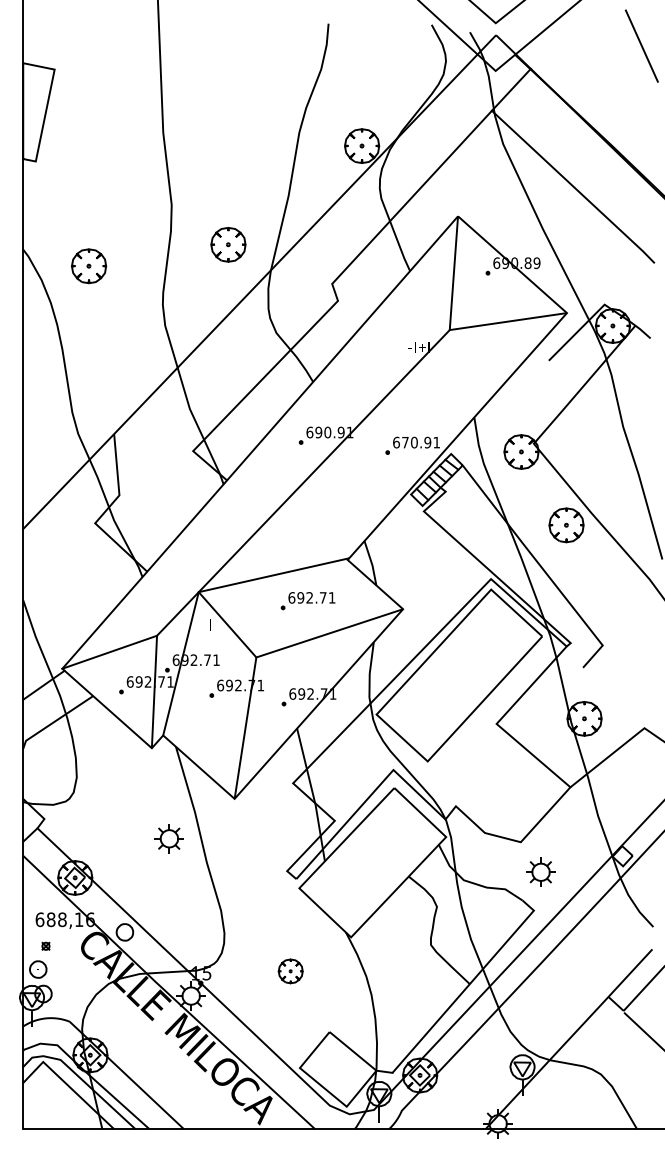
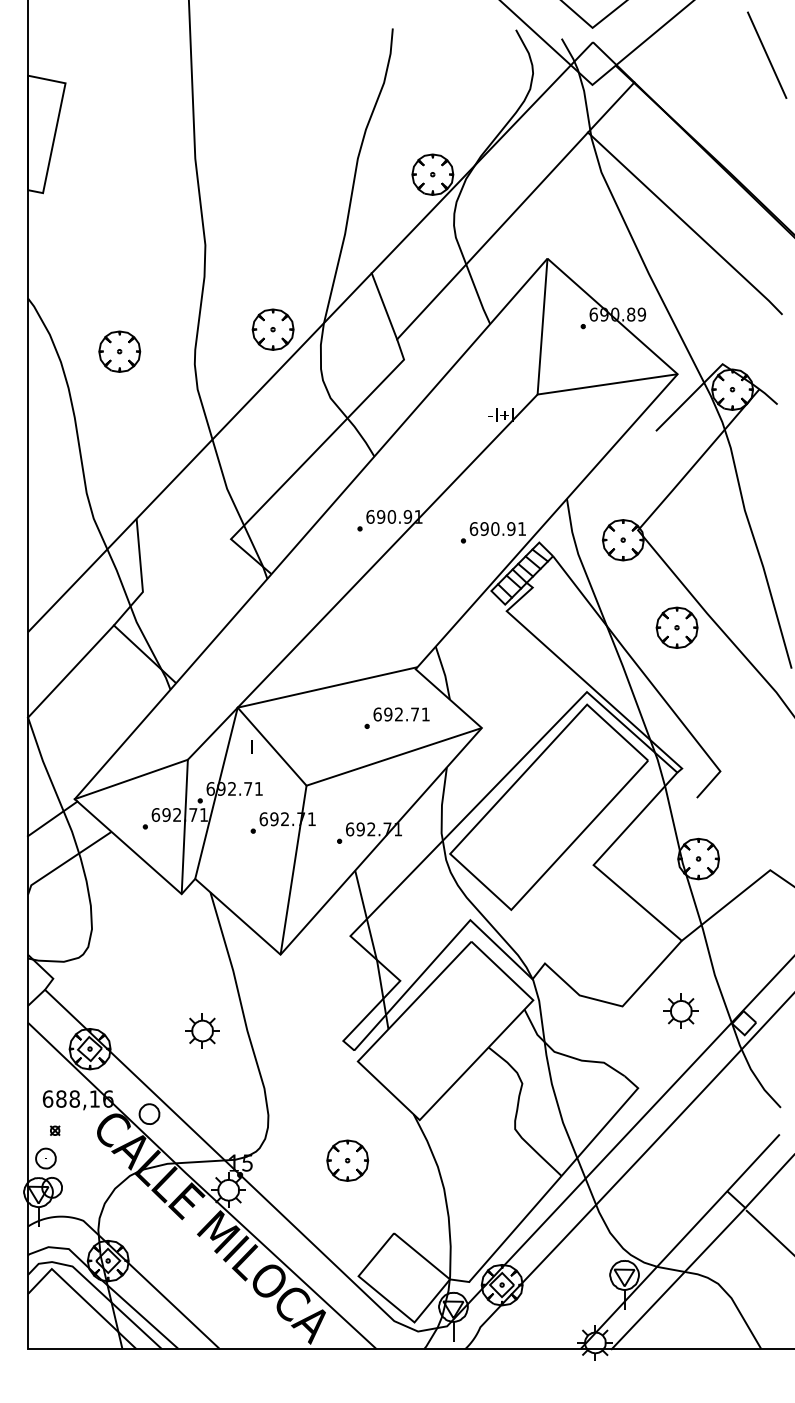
part: (228, 244) -> (273, 329), moved
line: (321, 255) -> (384, 305), added
part: (89, 266) -> (120, 352), moved
text: (404, 442) -> (483, 528), 670.91 -> 690.91
line: (59, 561) -> (71, 671), added
part: (307, 601) -> (396, 718), moved
part: (168, 838) -> (201, 1030), moved
part: (540, 871) -> (680, 1010), moved
part: (290, 971) -> (347, 1160), size x1.43
line: (567, 1070) -> (678, 1279), added

